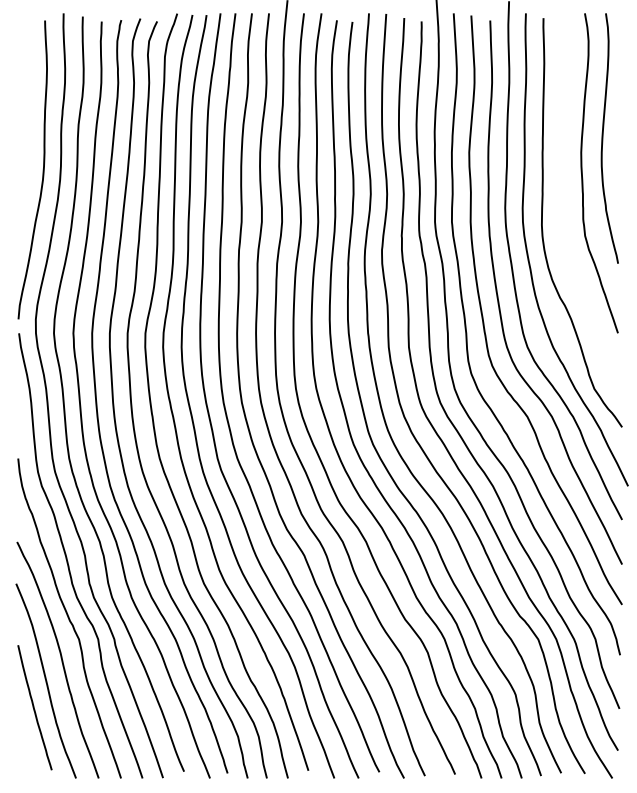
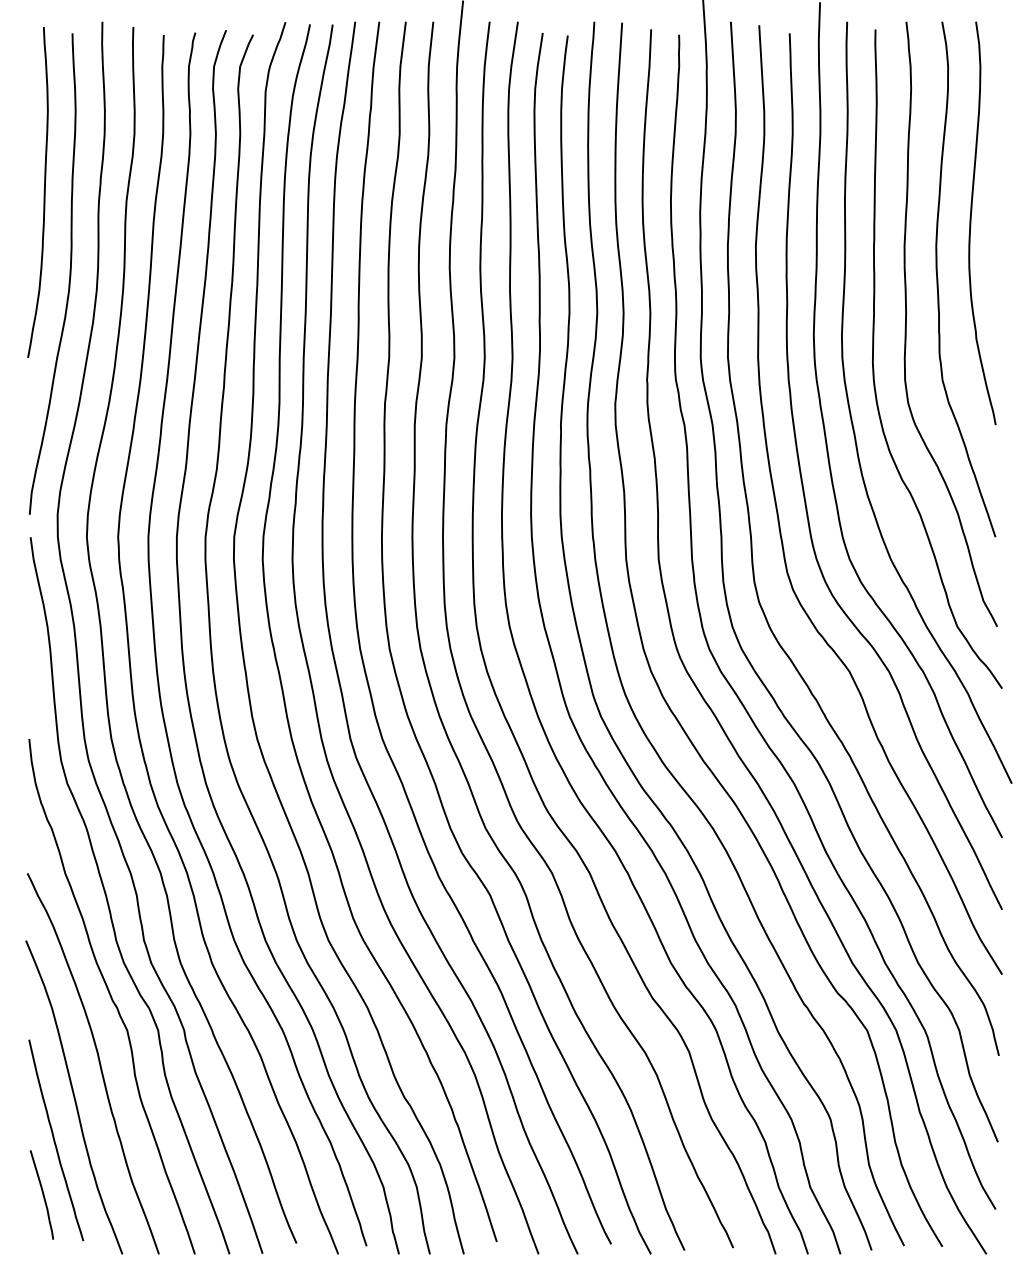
curve: (26, 120) -> (42, 194), added
curve: (563, 201) -> (907, 324), added
line: (25, 740) -> (40, 1193), added

